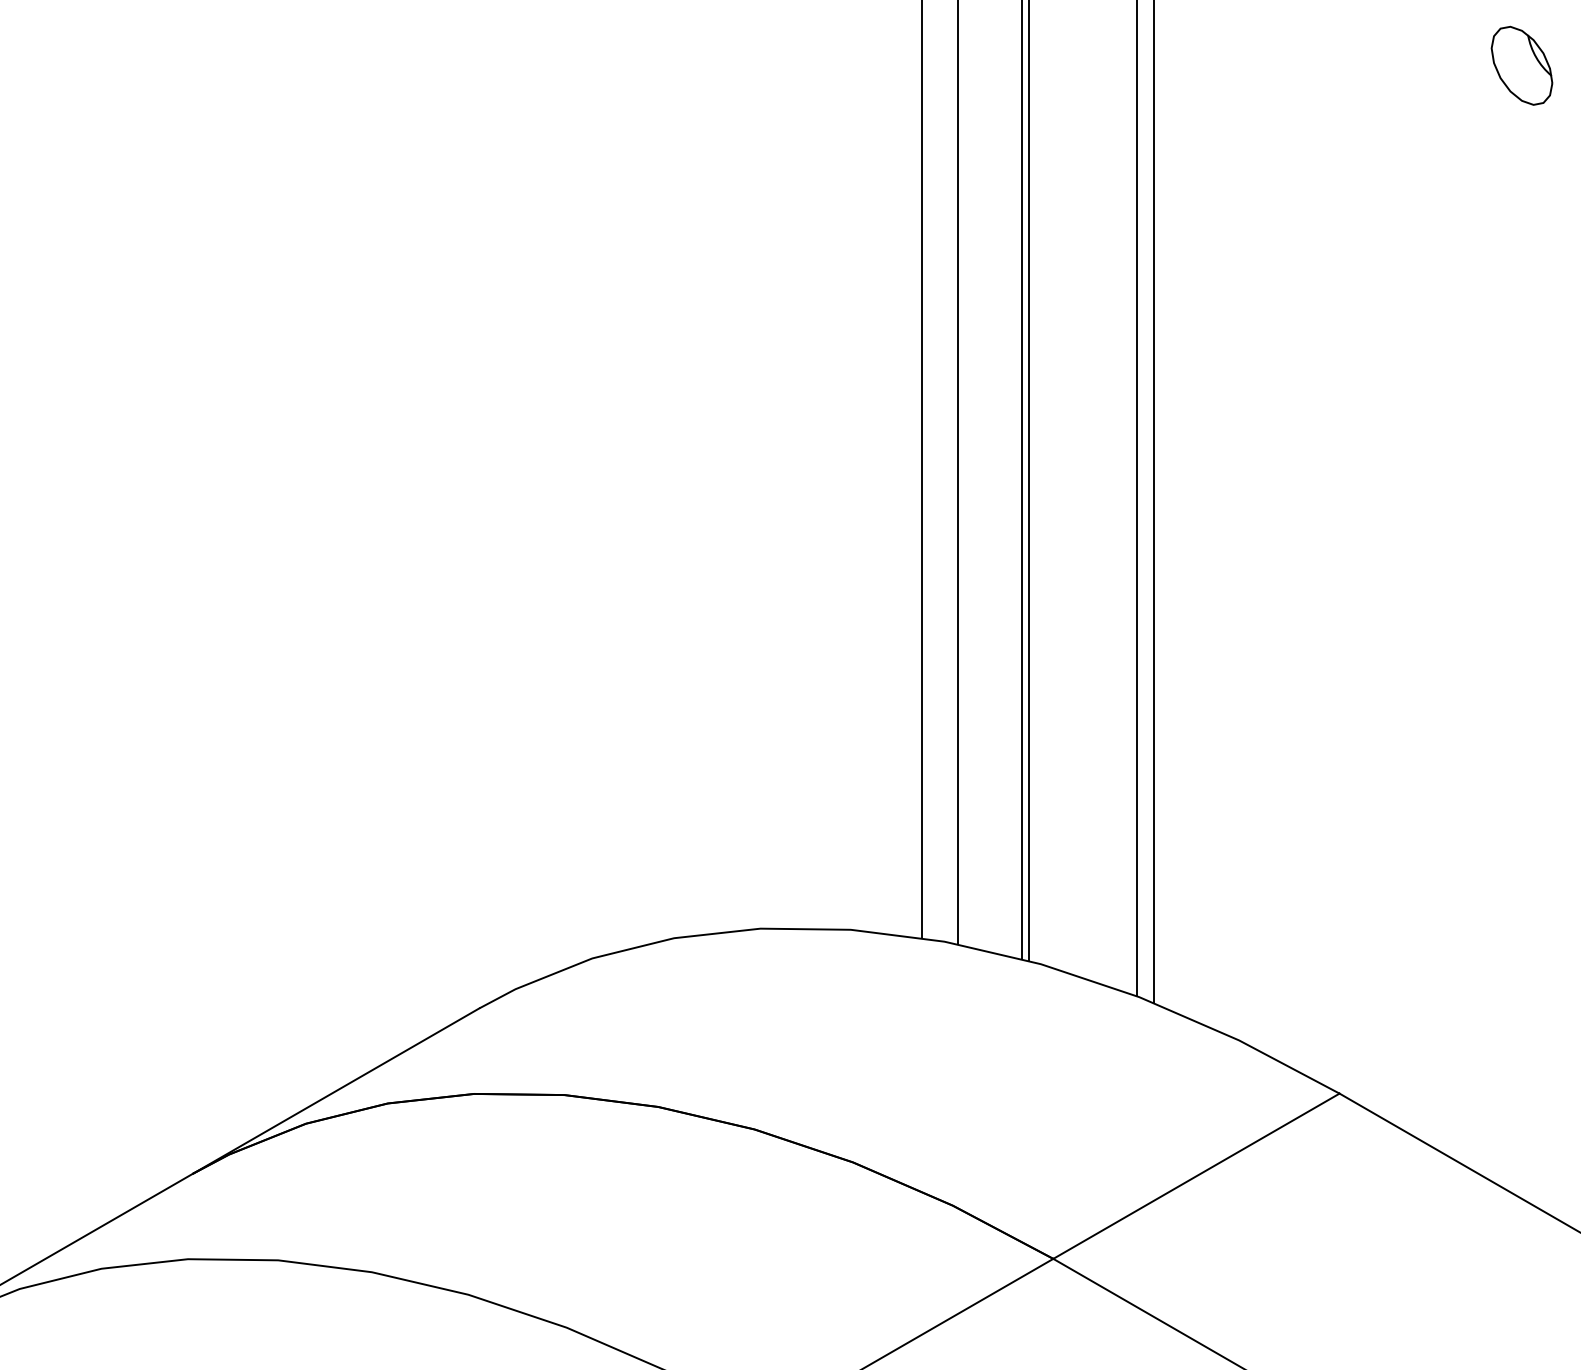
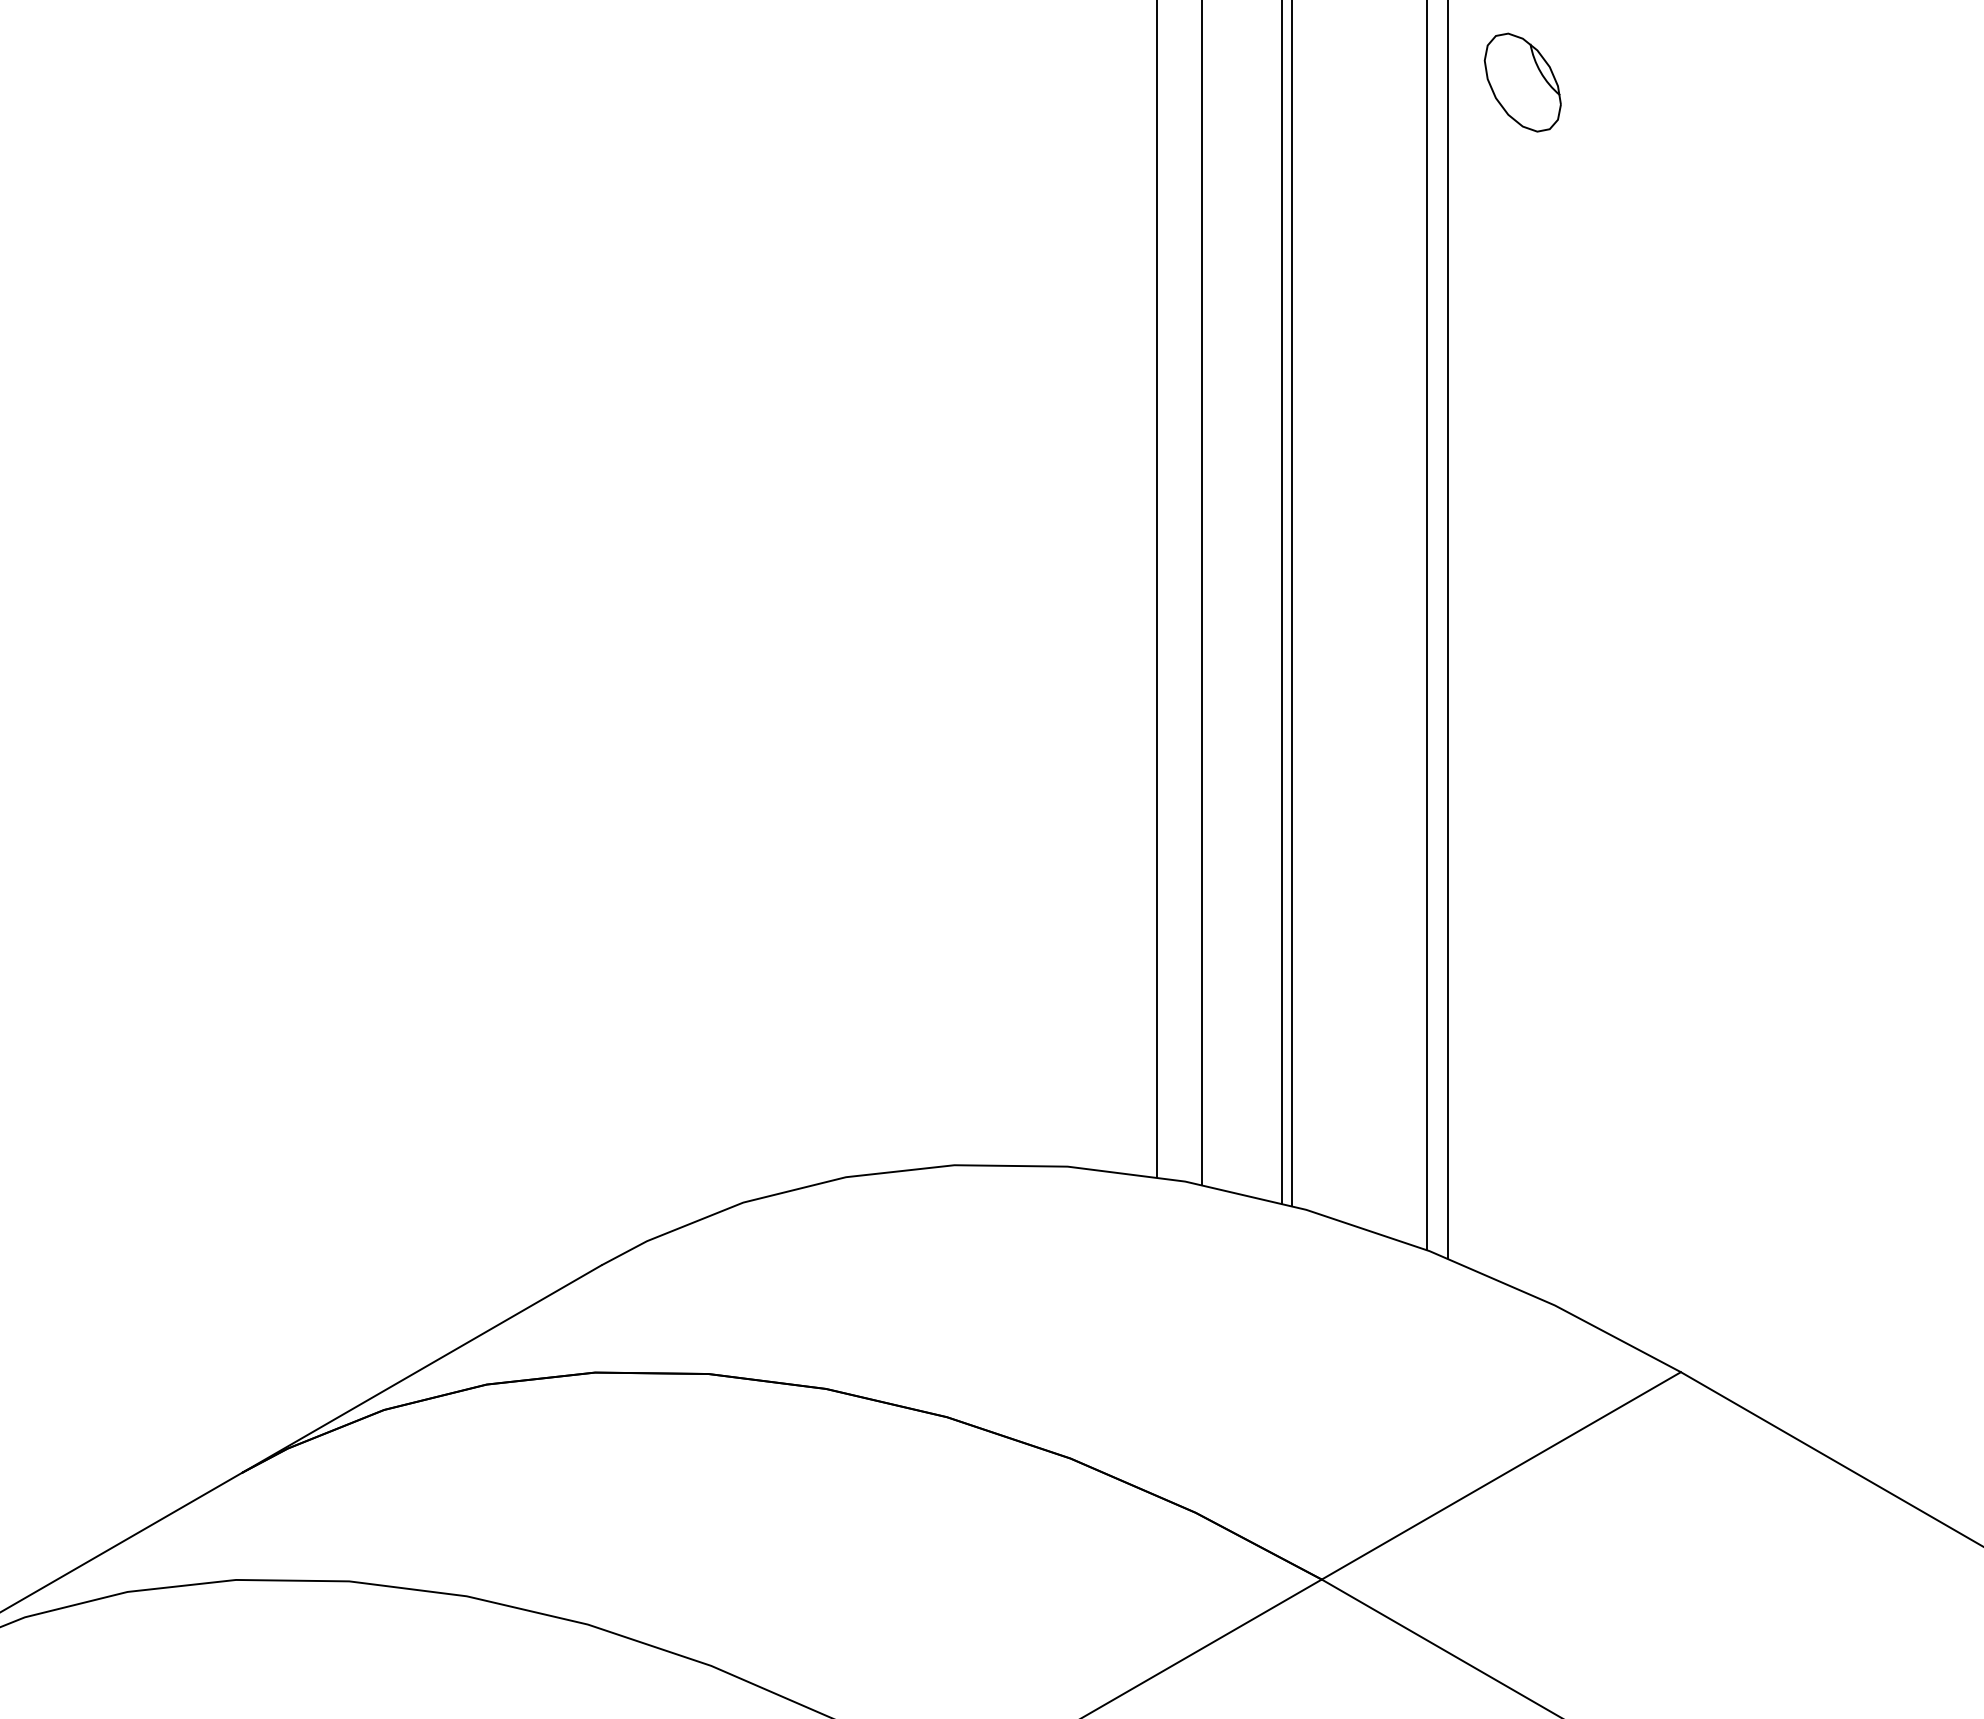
part: (1521, 65) -> (1522, 82), moved

